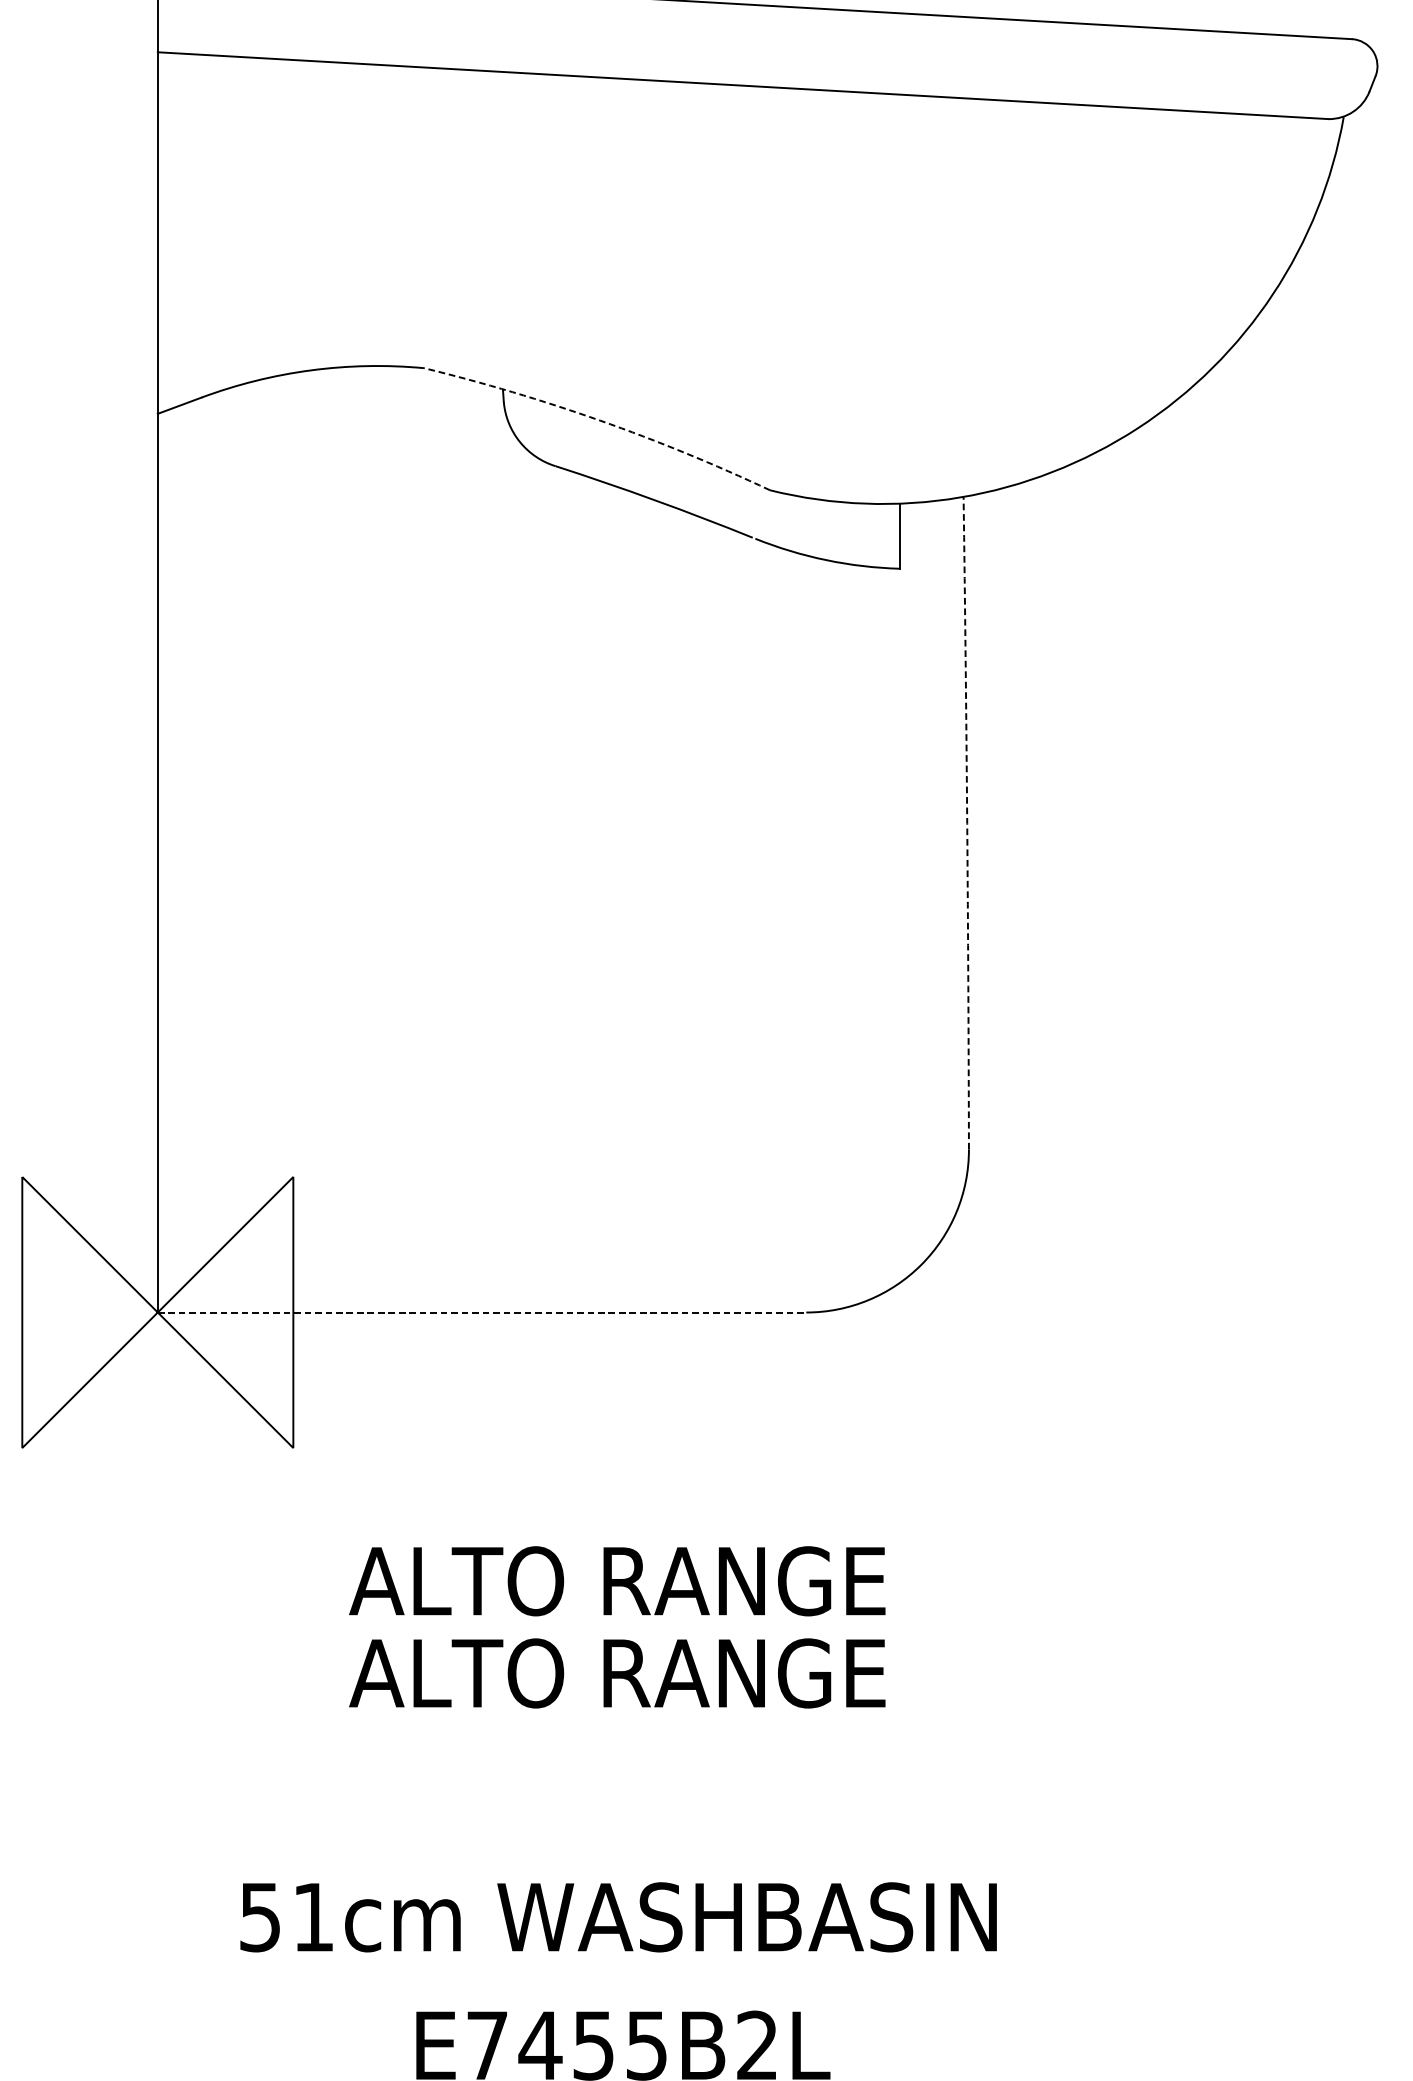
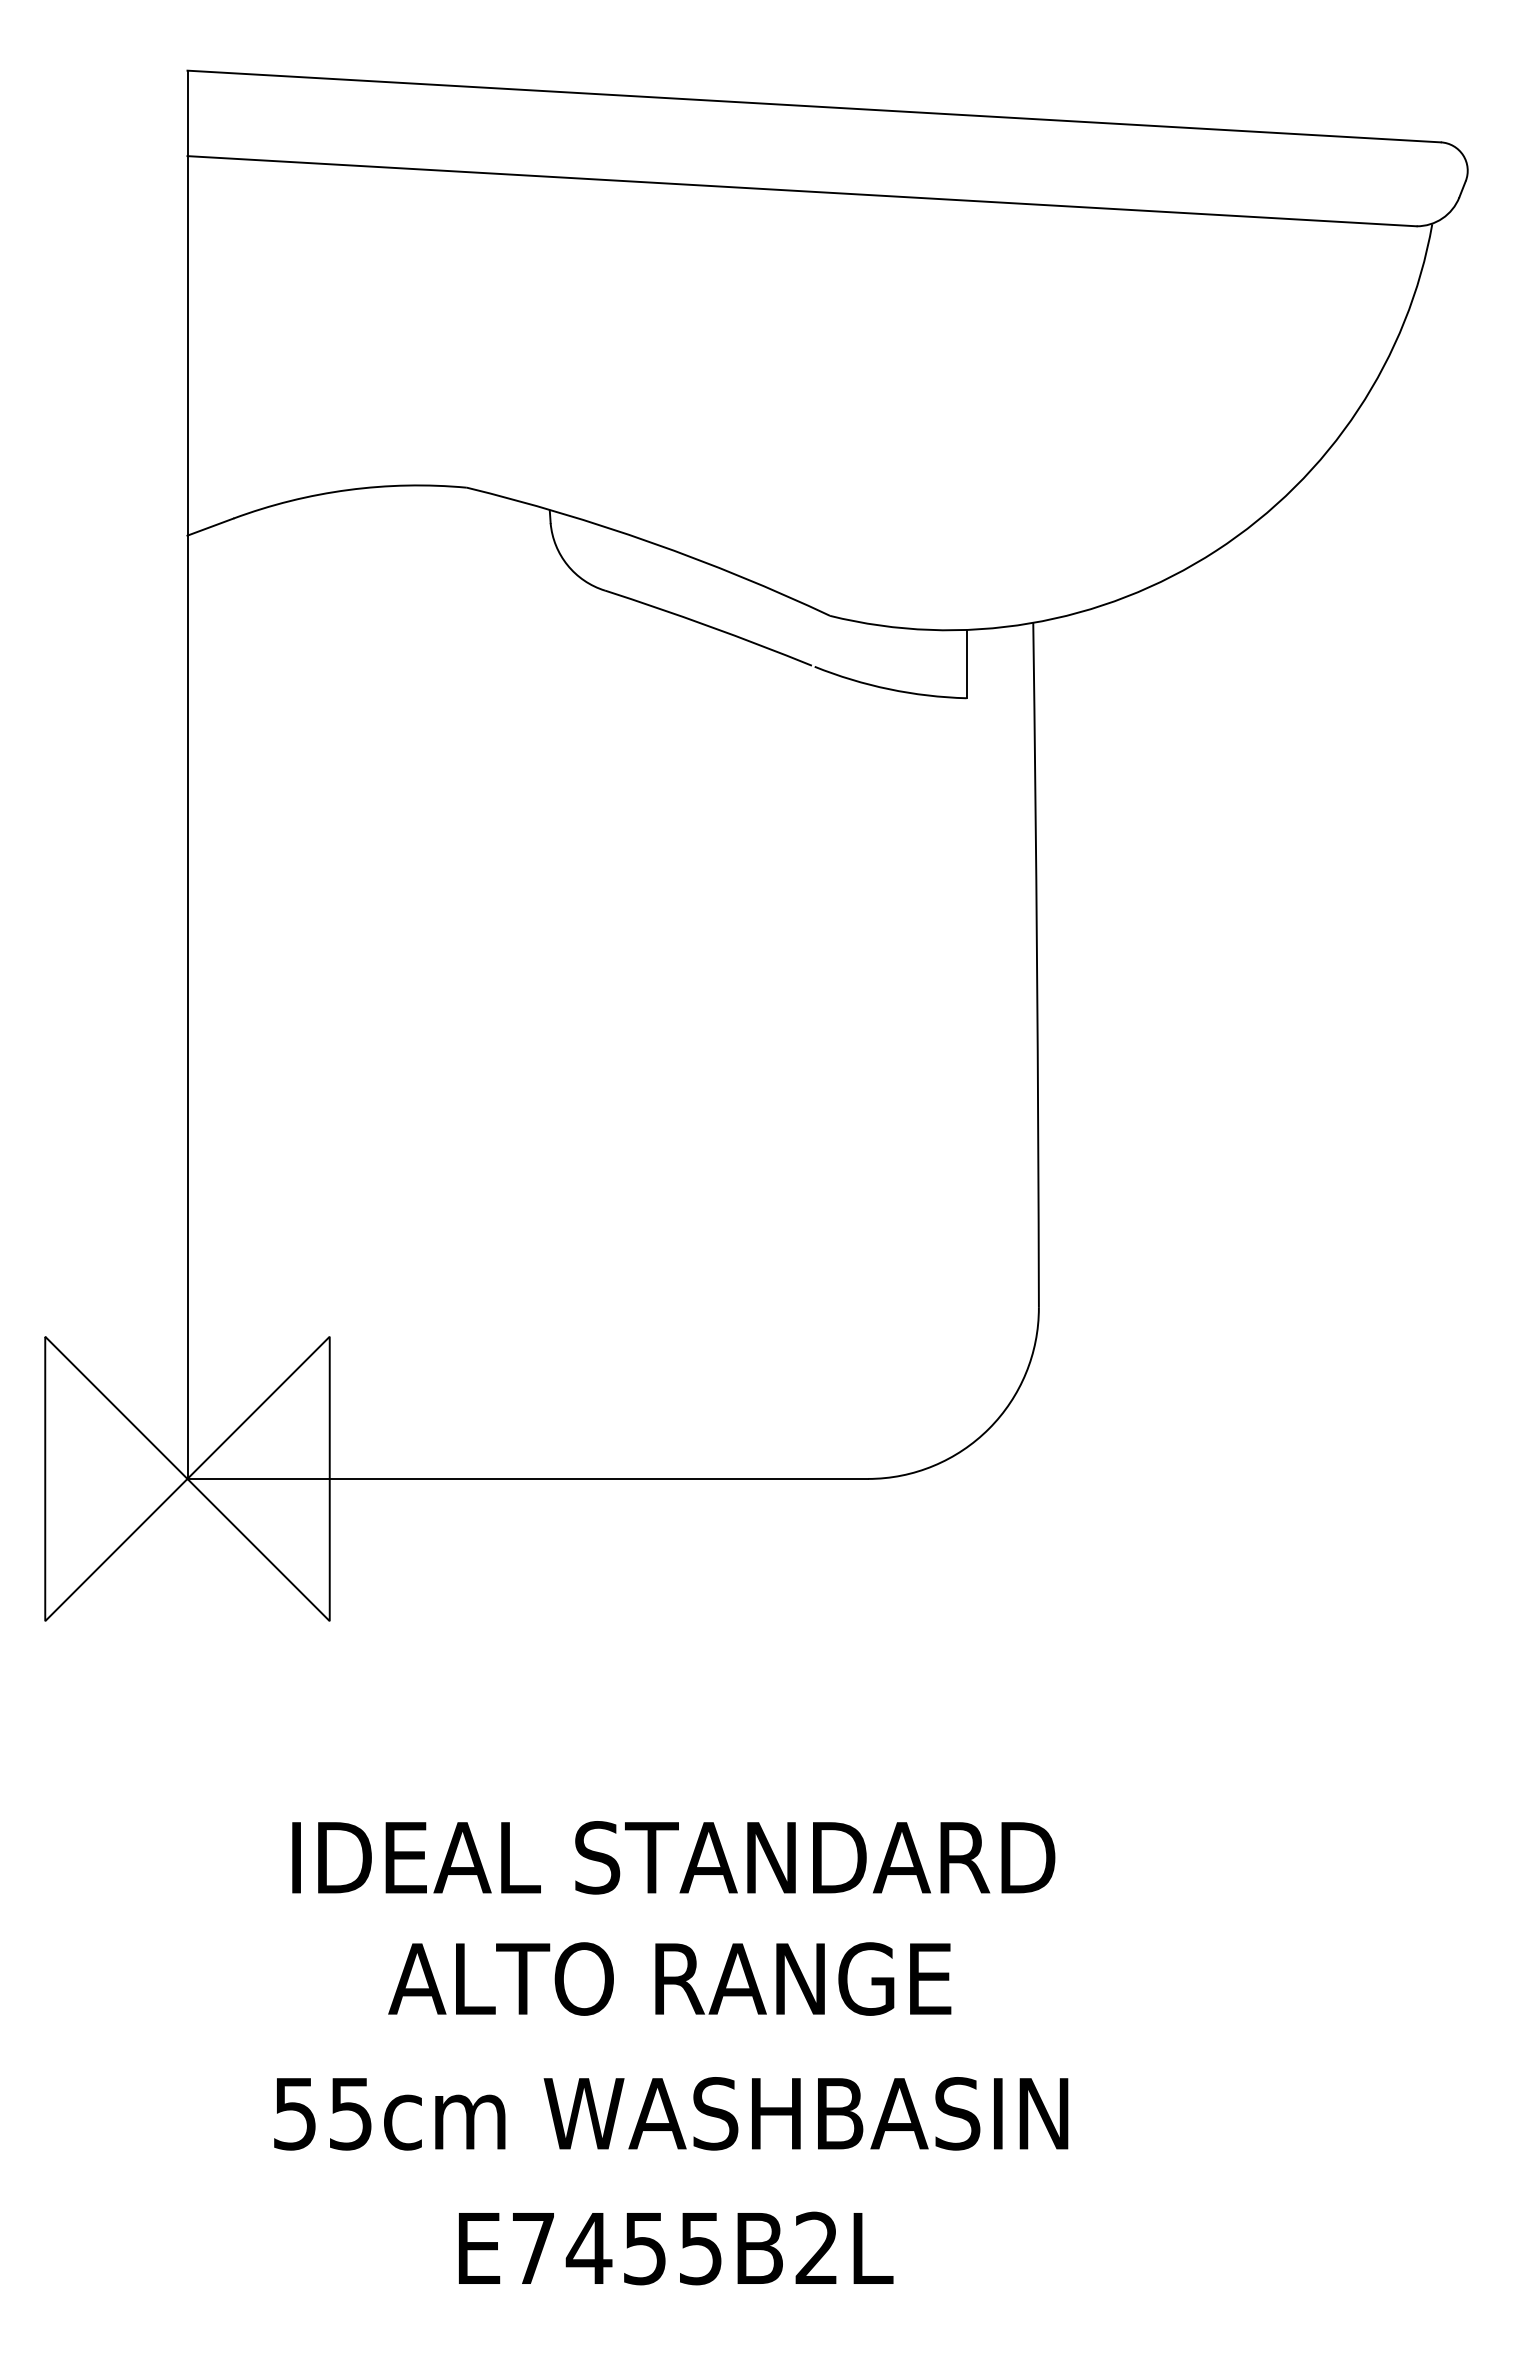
arc: (599, 420) -> (651, 542), dashed -> solid
arc: (967, 823) -> (1037, 965), dashed -> solid
line: (482, 1312) -> (528, 1478), dashed -> solid
text: (617, 1580) -> (669, 1978), moved
text: (620, 1673) -> (673, 1857), ALTO RANGE -> IDEAL STANDARD
text: (313, 1918) -> (350, 2114), 51cm -> 55cm

